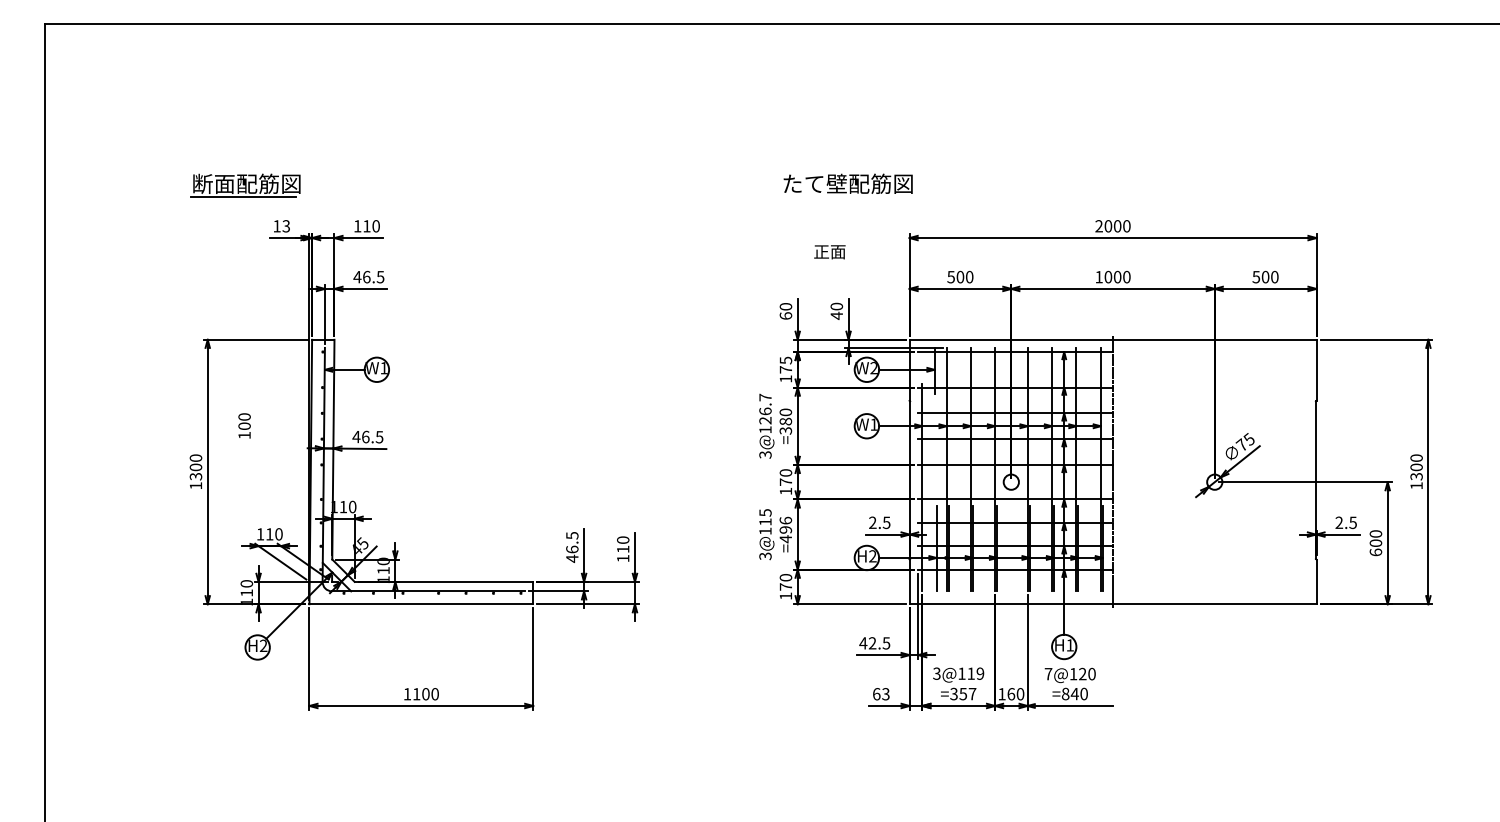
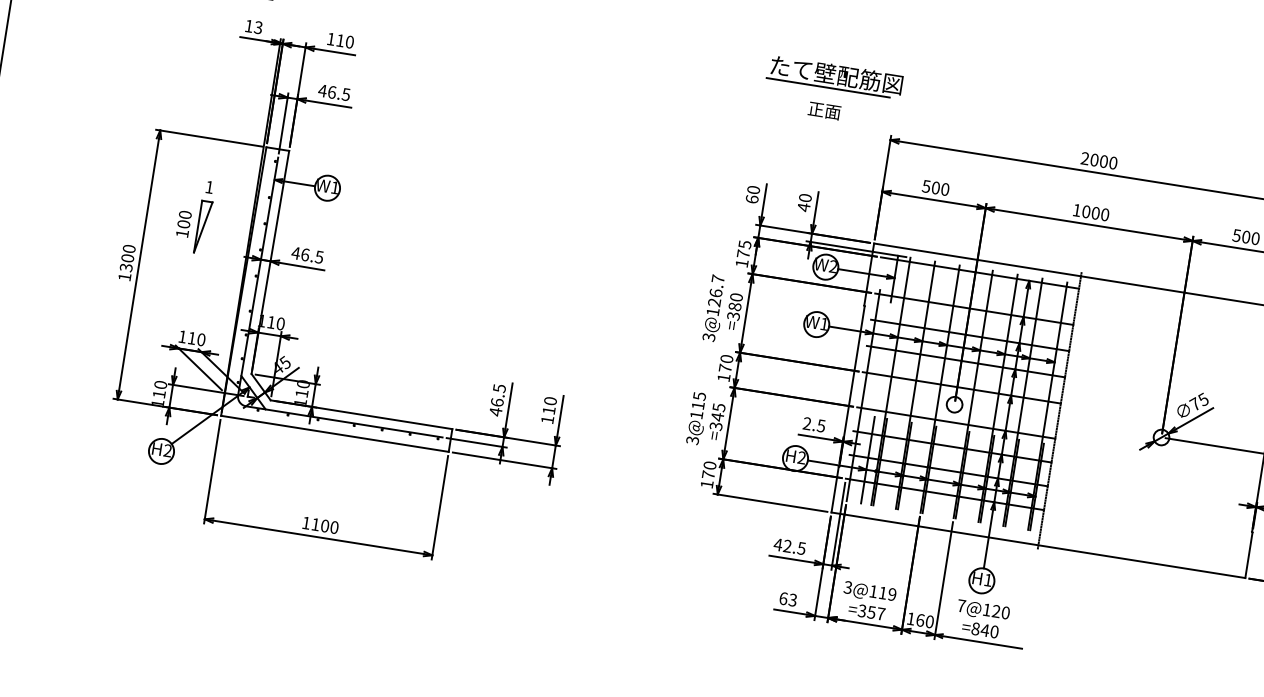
line: (841, 197) -> (827, 87), added
text: (829, 252) -> (824, 111), moved
part: (263, 416) -> (204, 217), added
text: (785, 529) -> (717, 416), =496 -> =345

